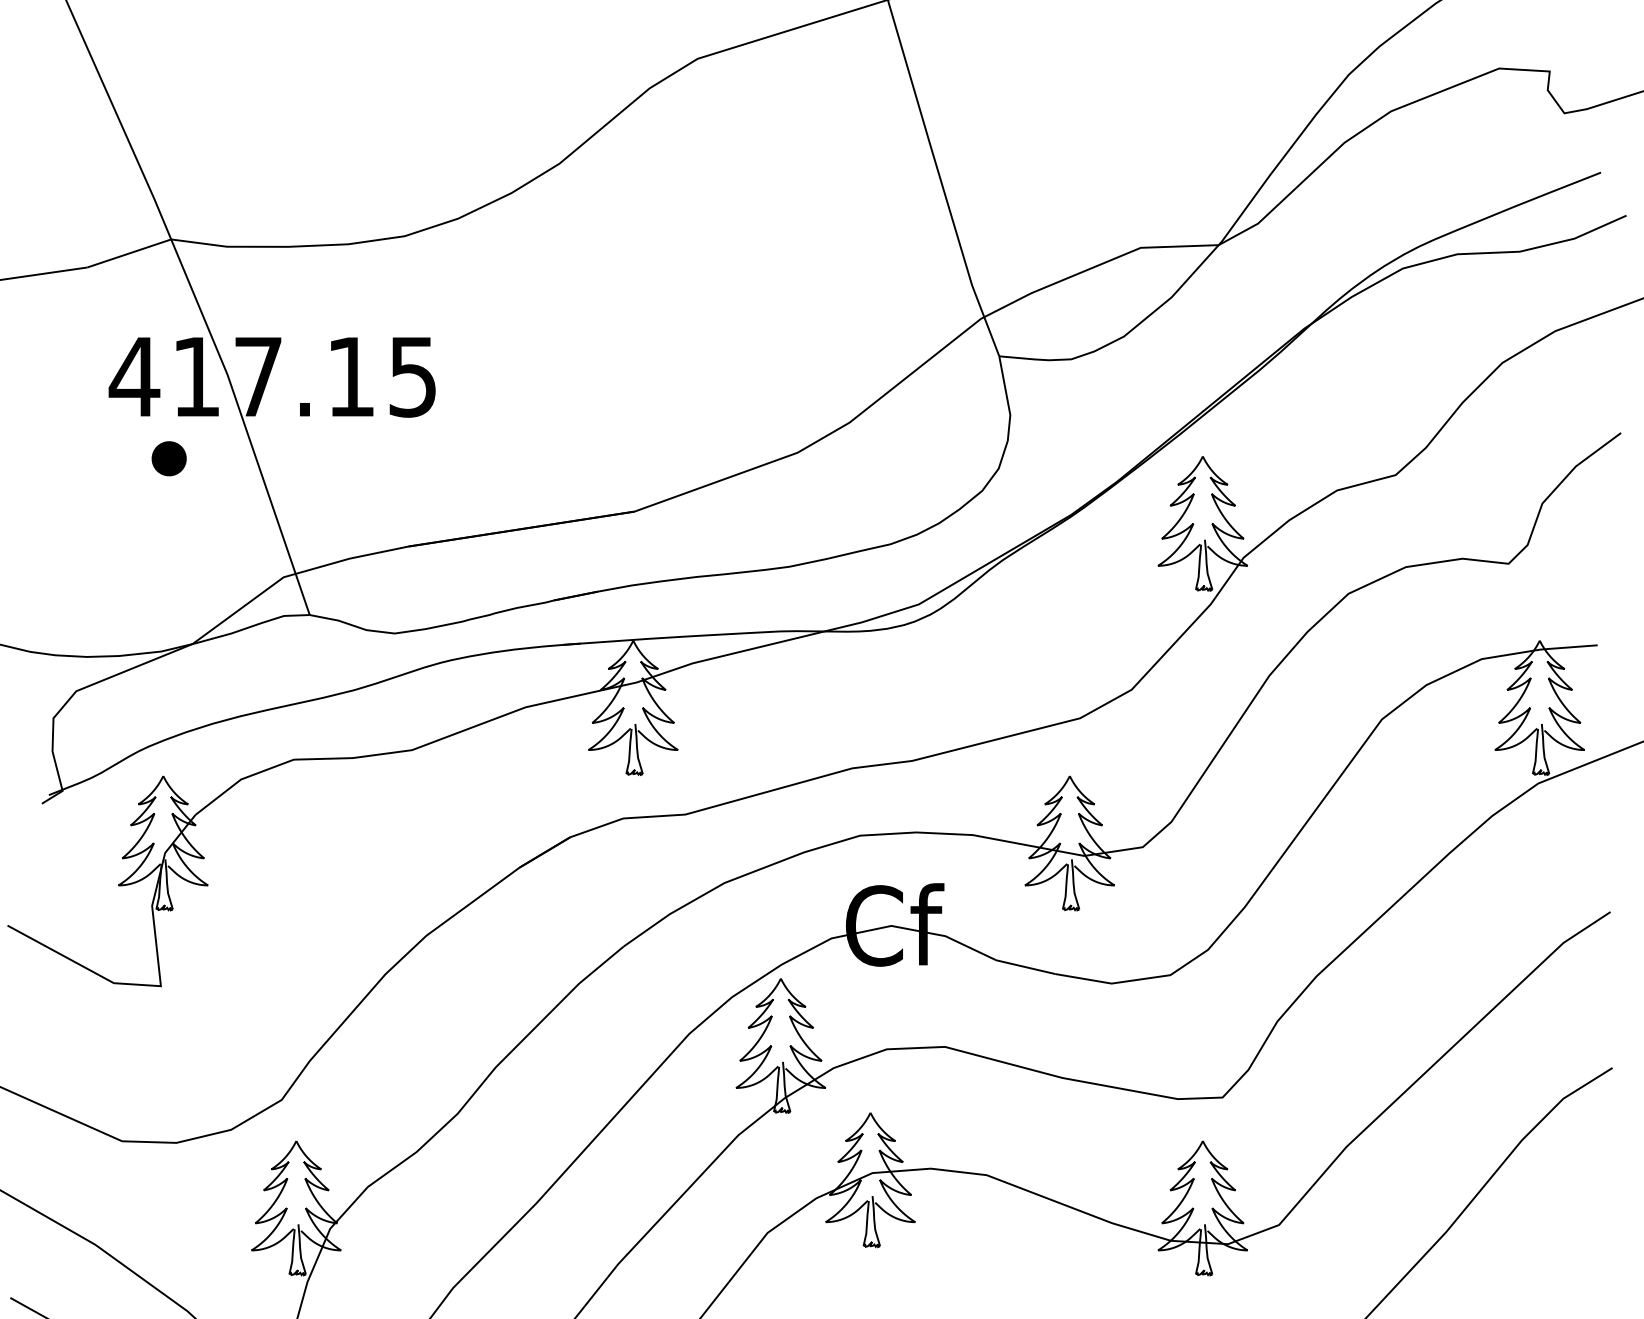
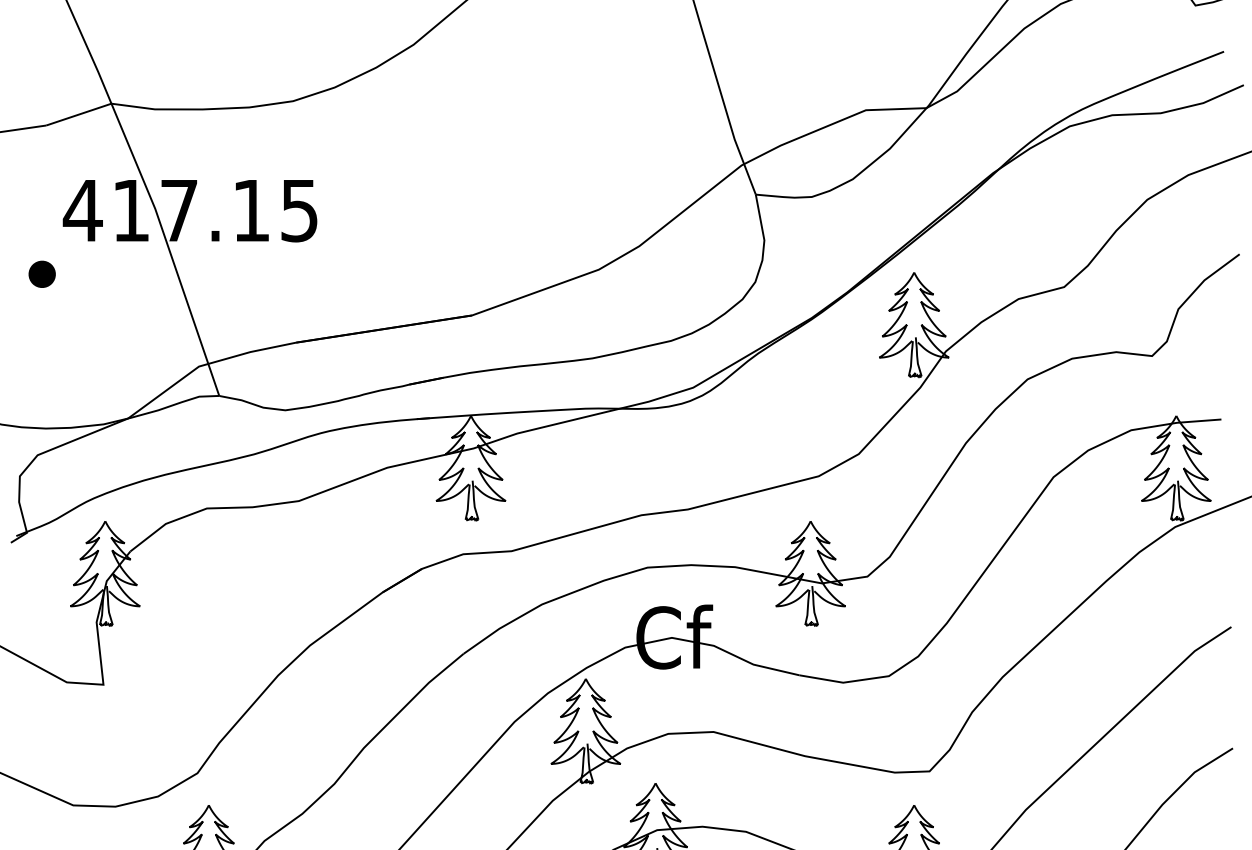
part: (168, 458) -> (41, 274), moved

